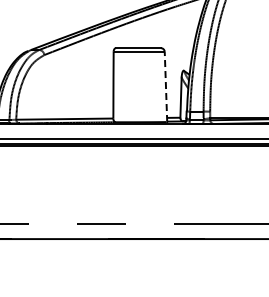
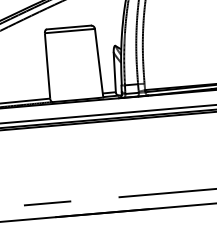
line: (165, 86) -> (98, 62), dashed -> solid

